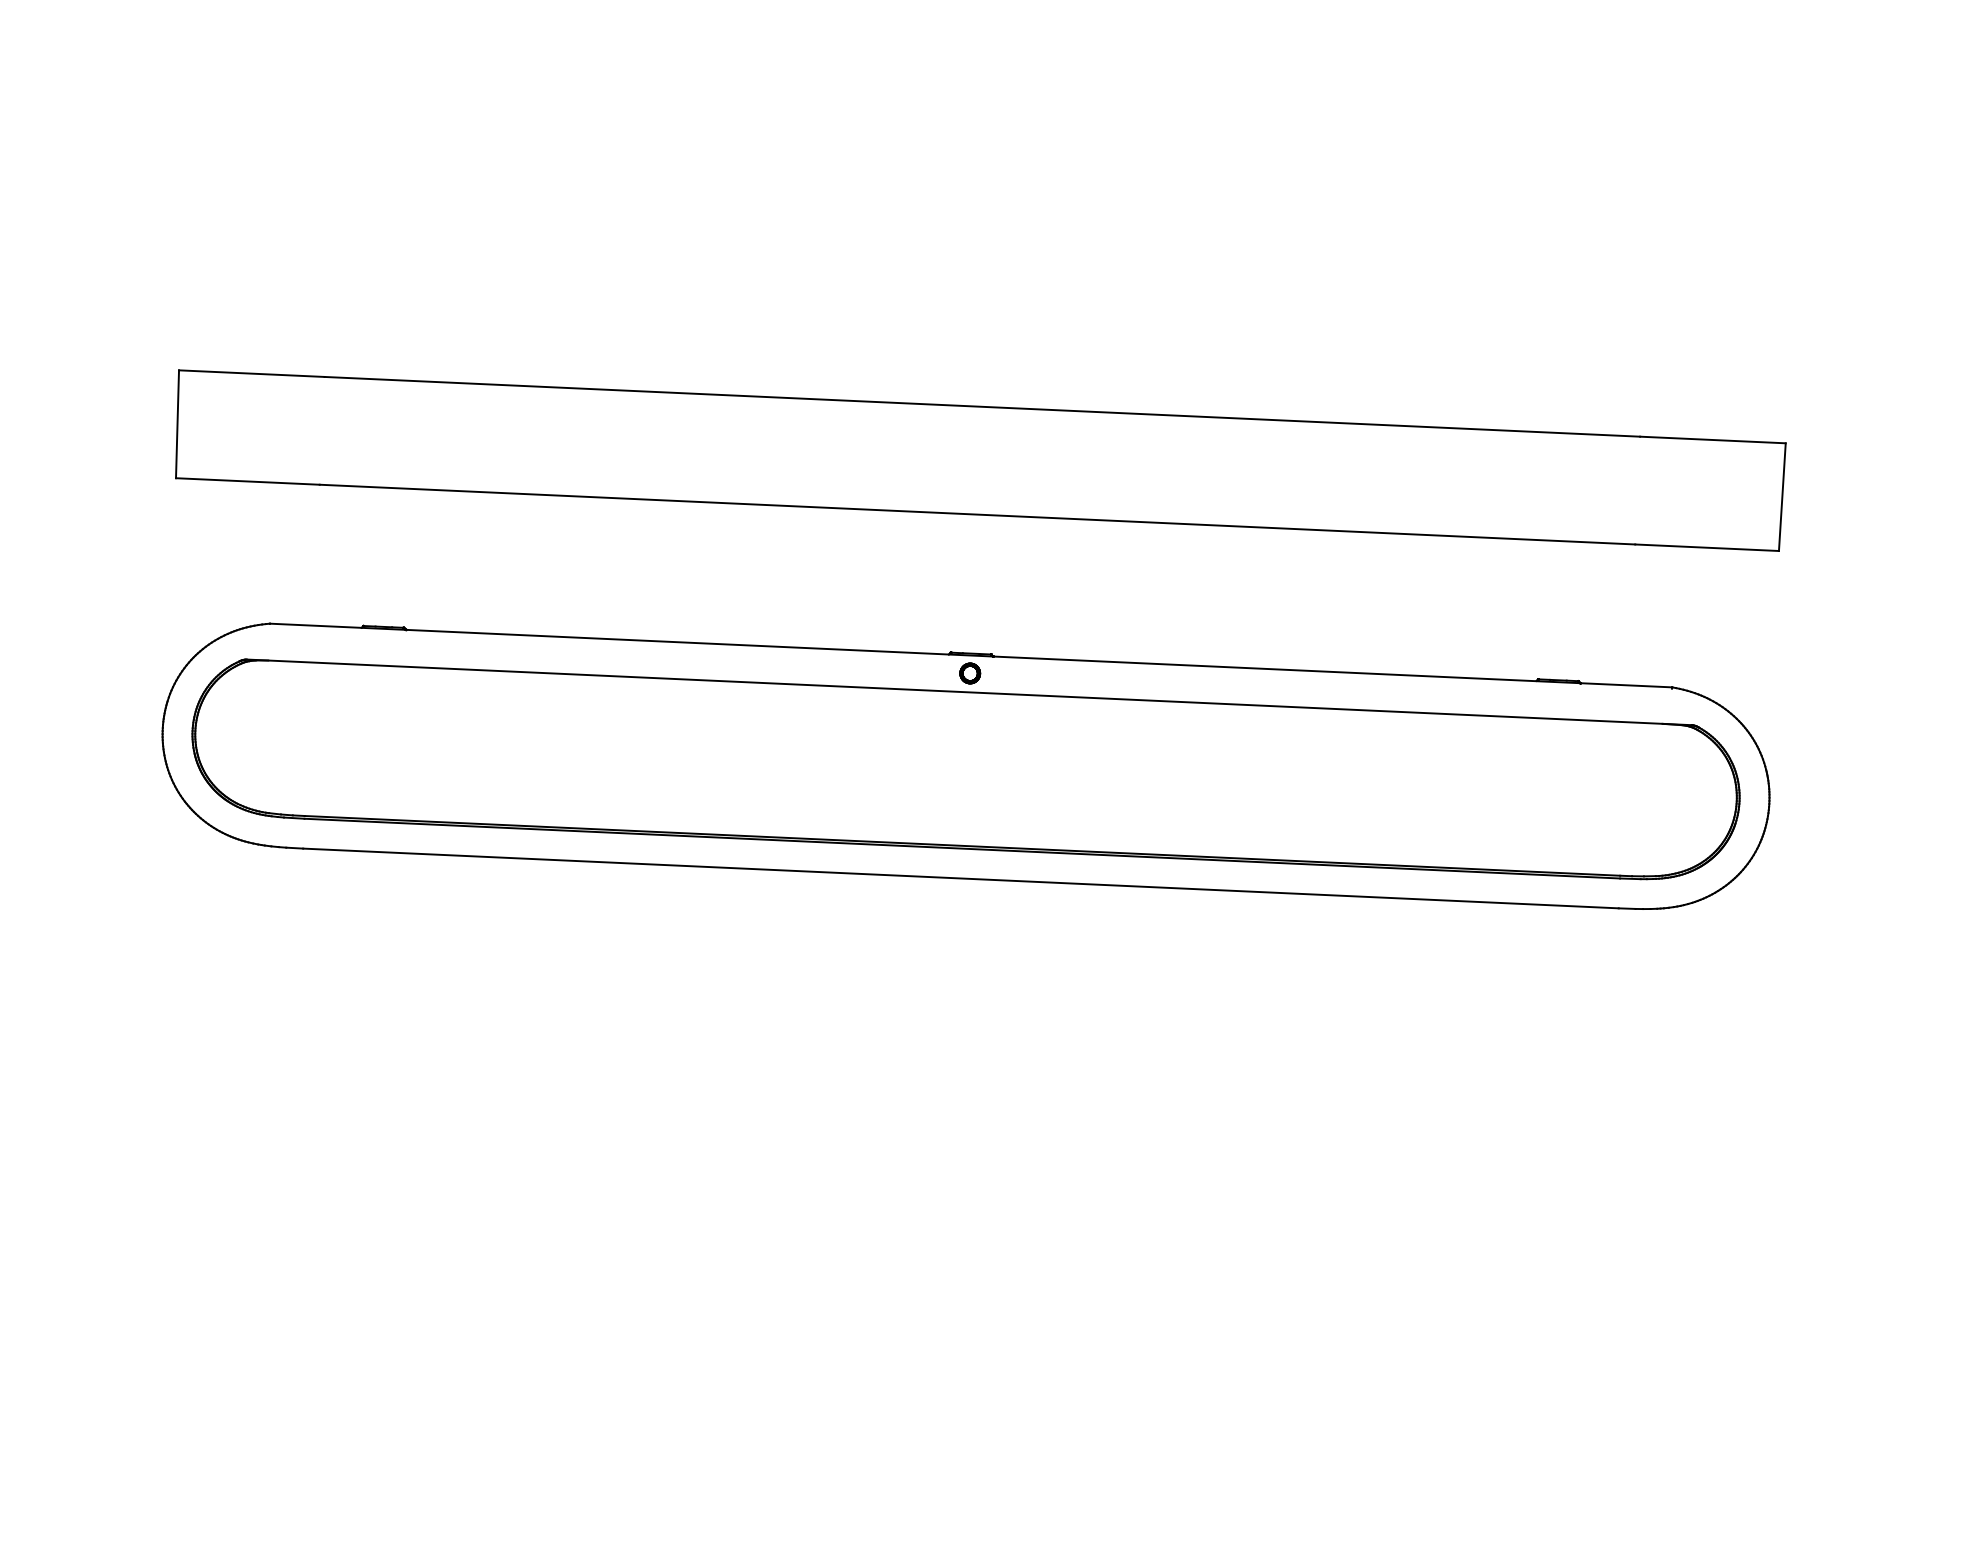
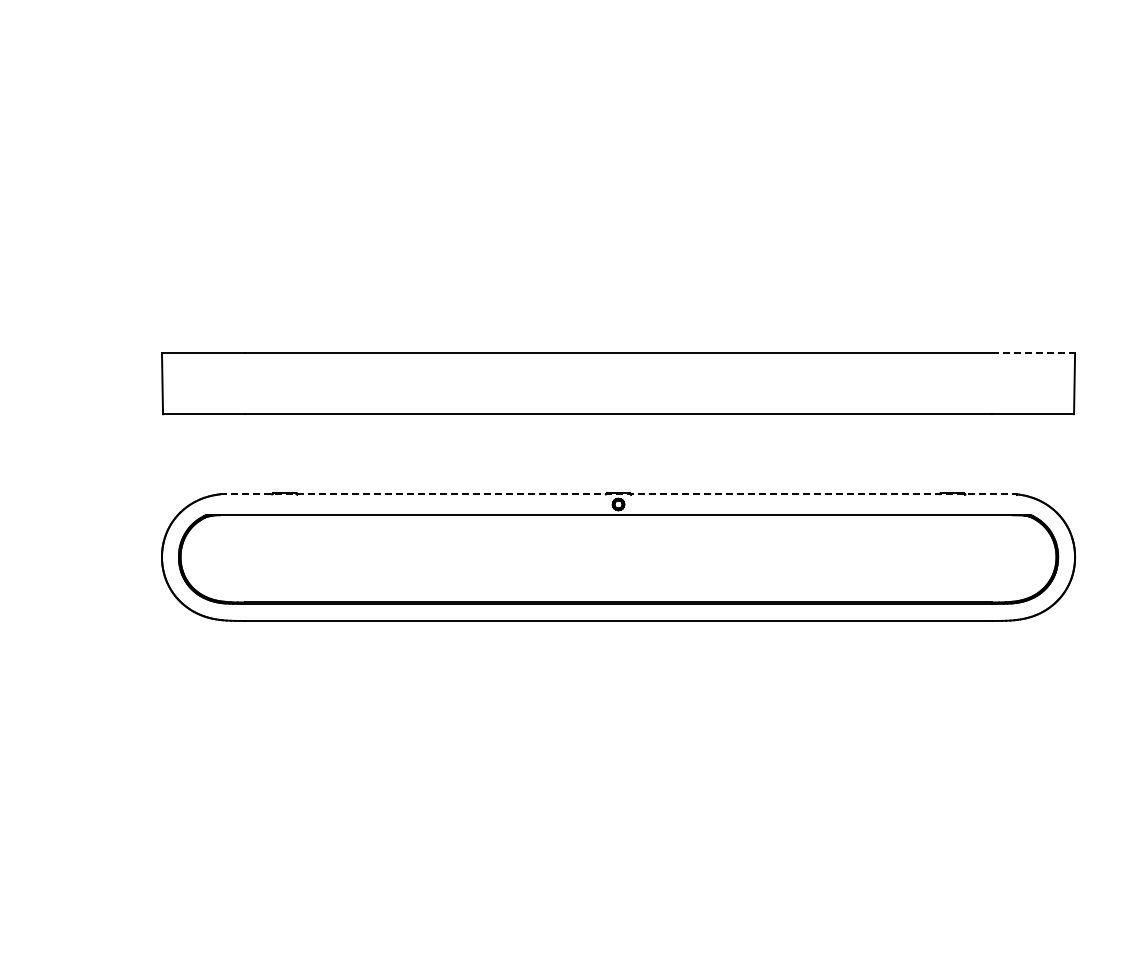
line: (1714, 439) -> (1034, 352), solid -> dashed
line: (972, 655) -> (619, 494), solid -> dashed

